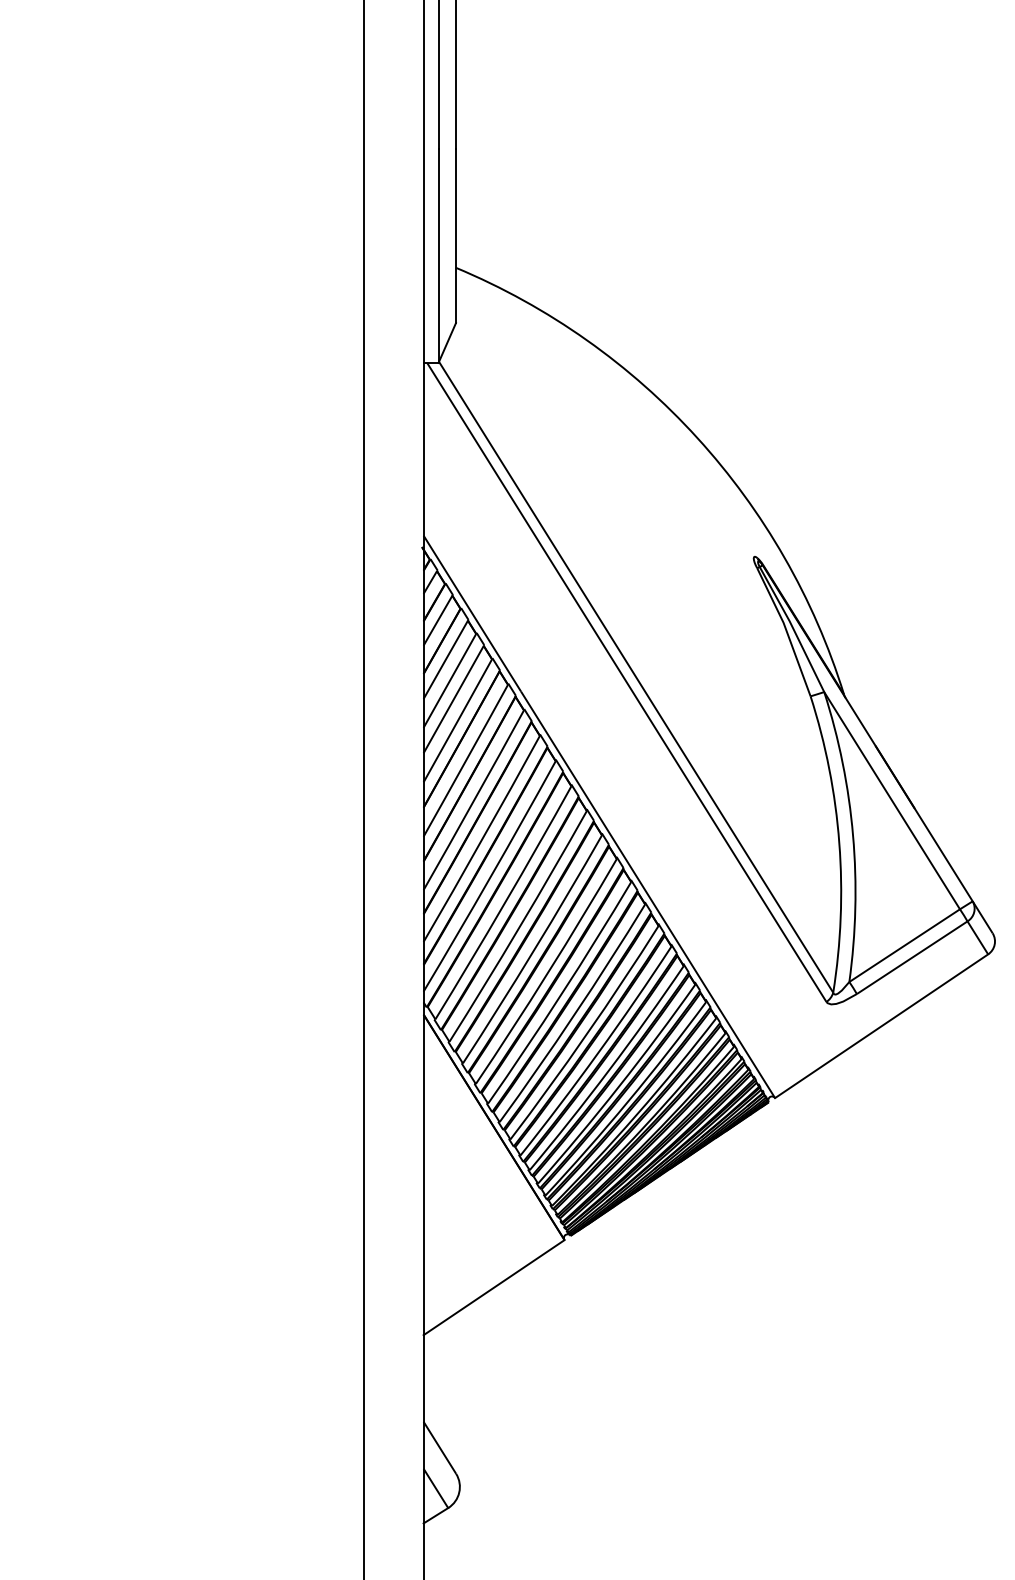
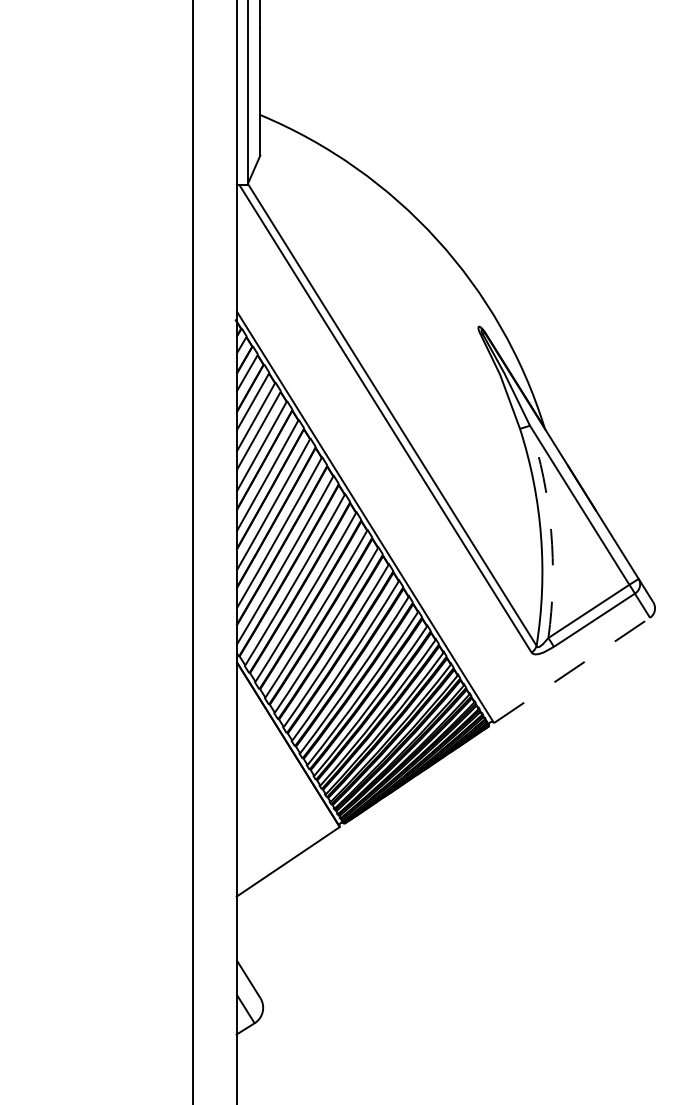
arc: (853, 835) -> (551, 530), solid -> dashed
line: (882, 1025) -> (572, 669), solid -> dashed

